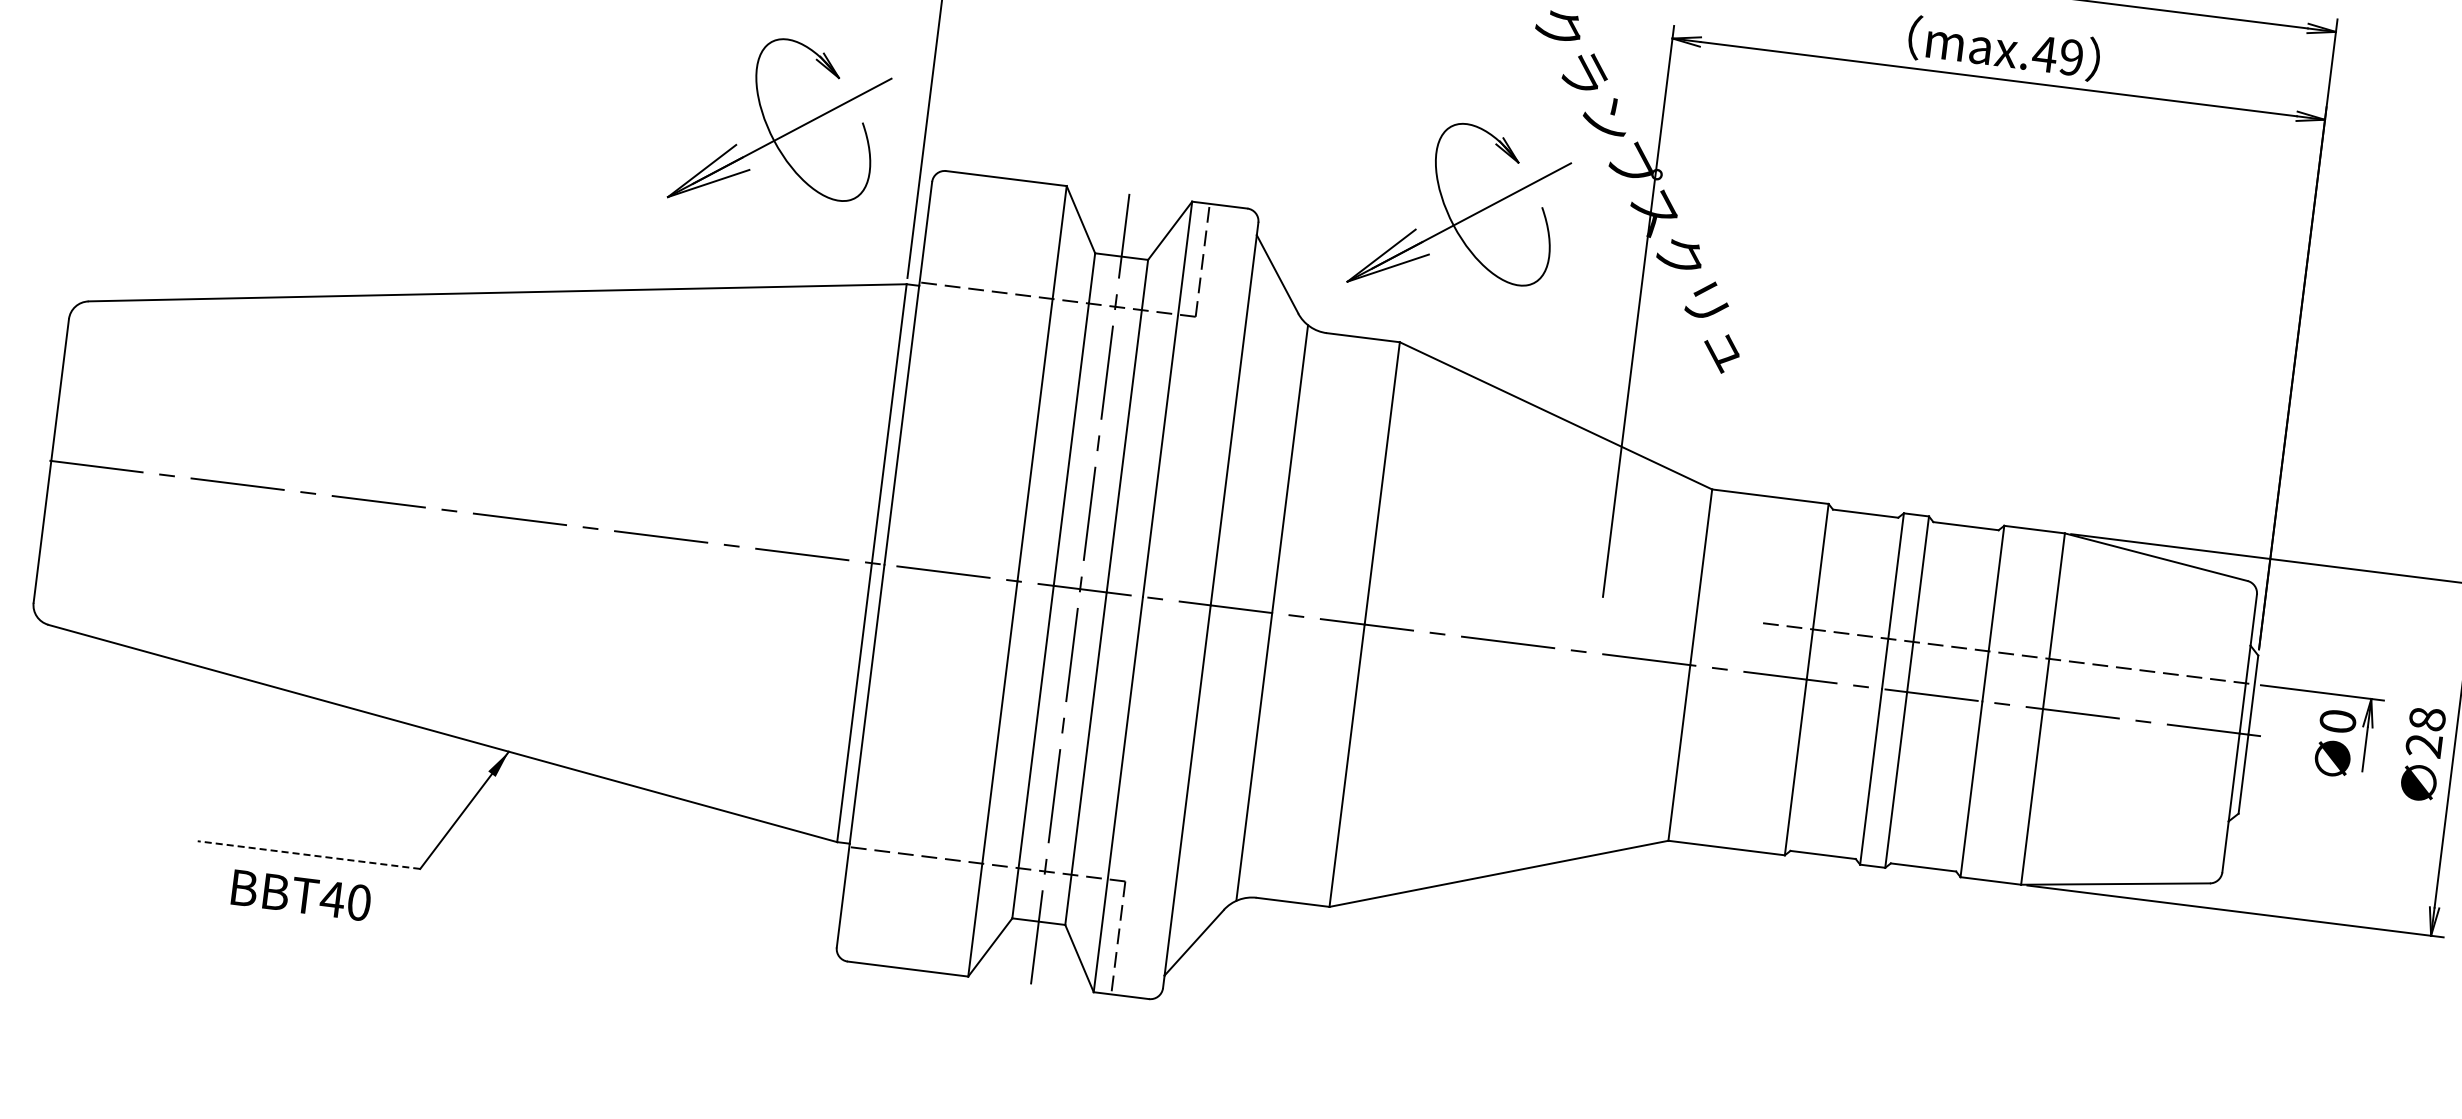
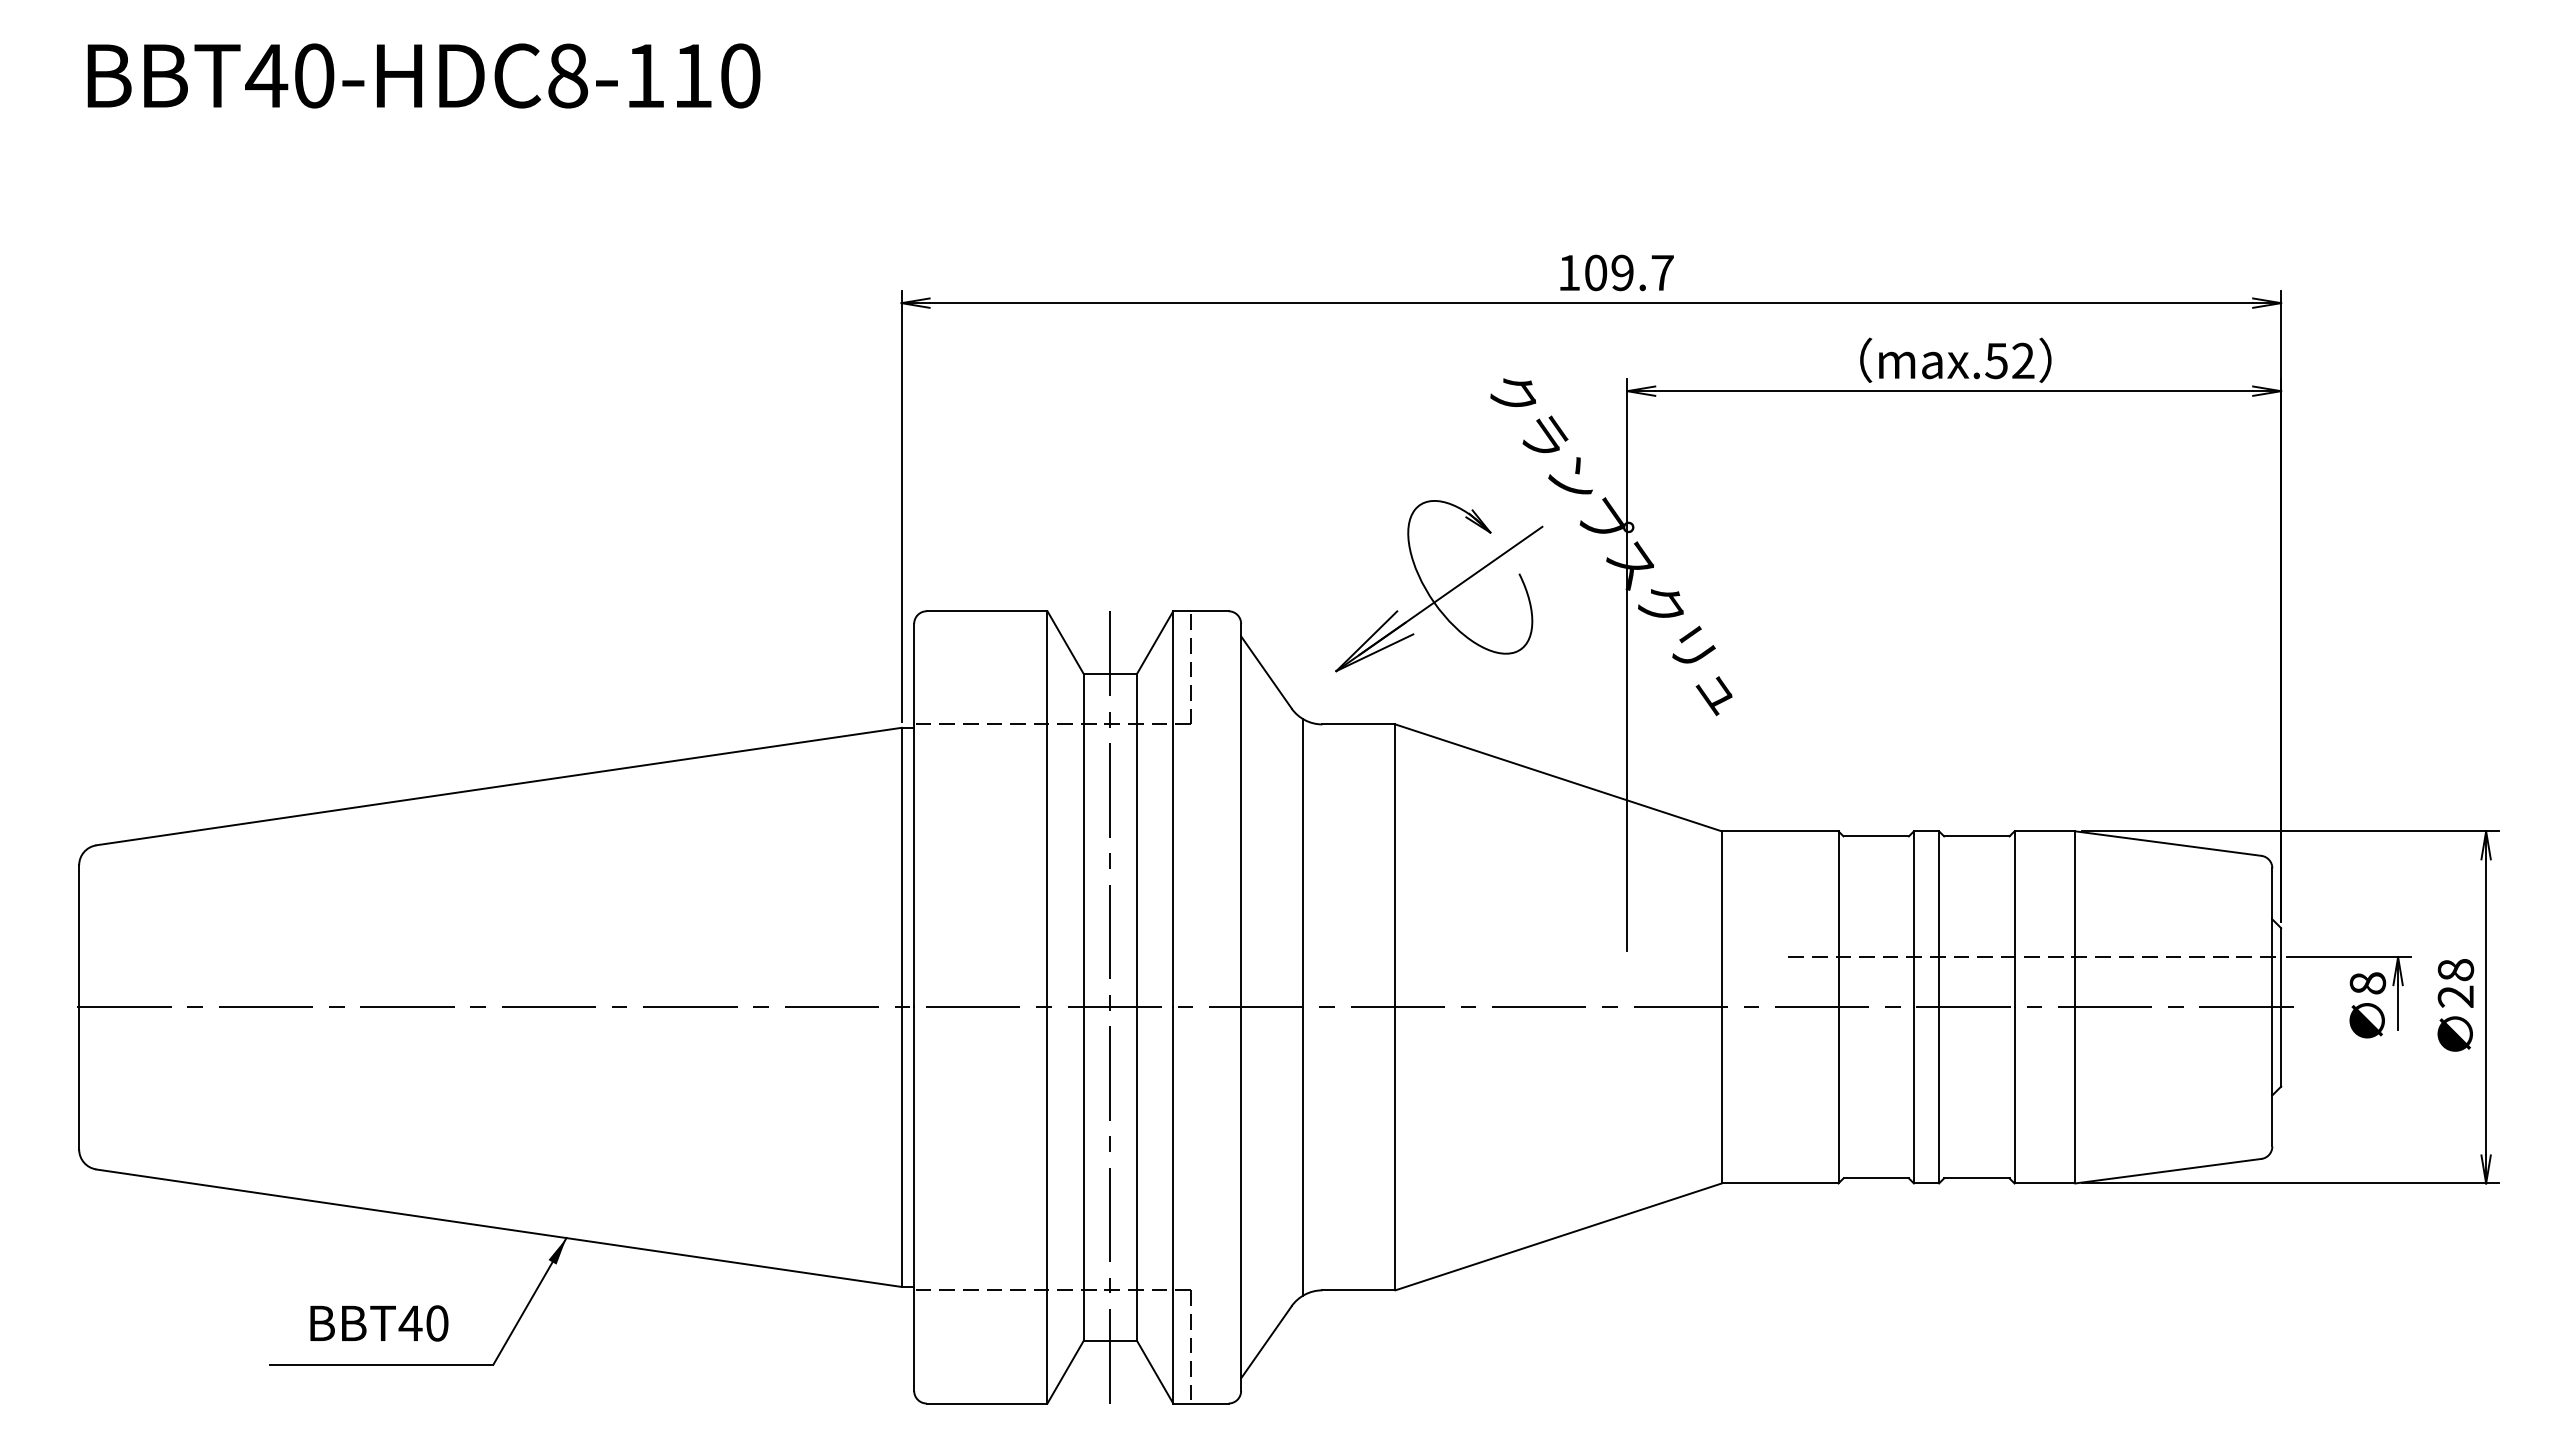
text: (2057, 56) -> (2009, 361), max.49 -> max.52
part: (784, 133) -> (762, 594), removed
text: (2337, 721) -> (2367, 983), 0 -> 8
line: (308, 854) -> (381, 1364), dashed -> solid
text: (301, 895) -> (379, 1323), moved

